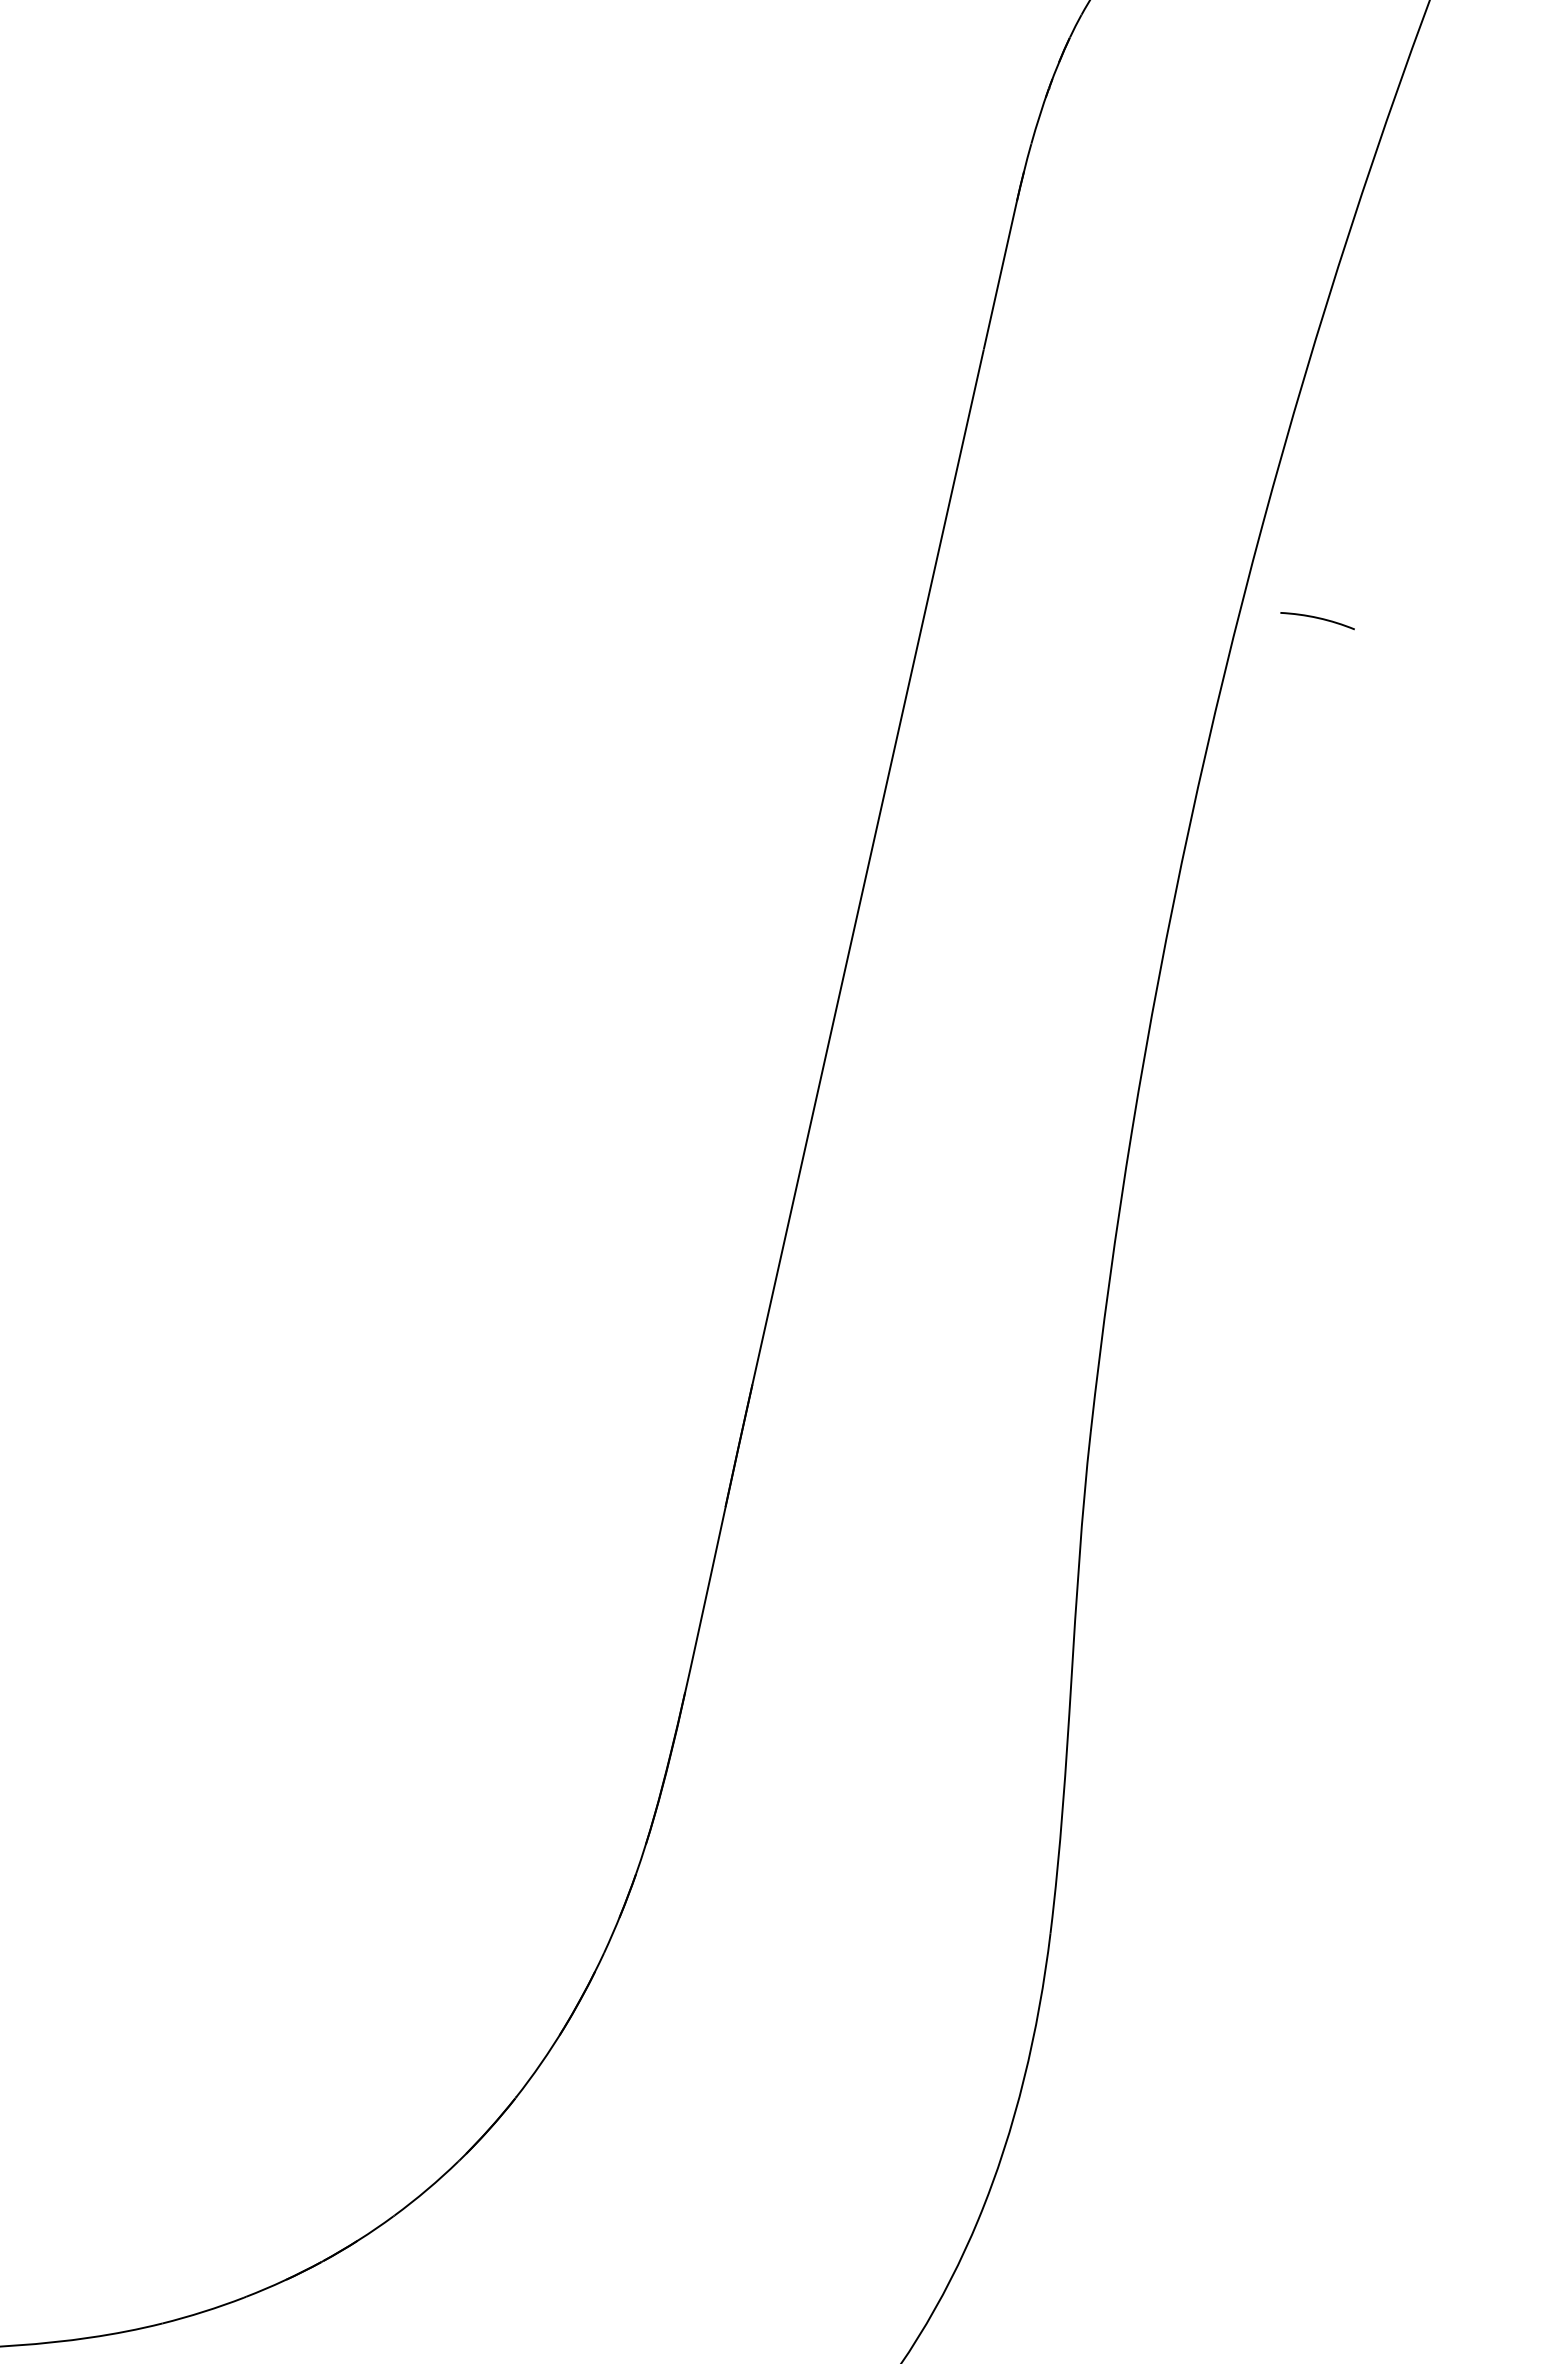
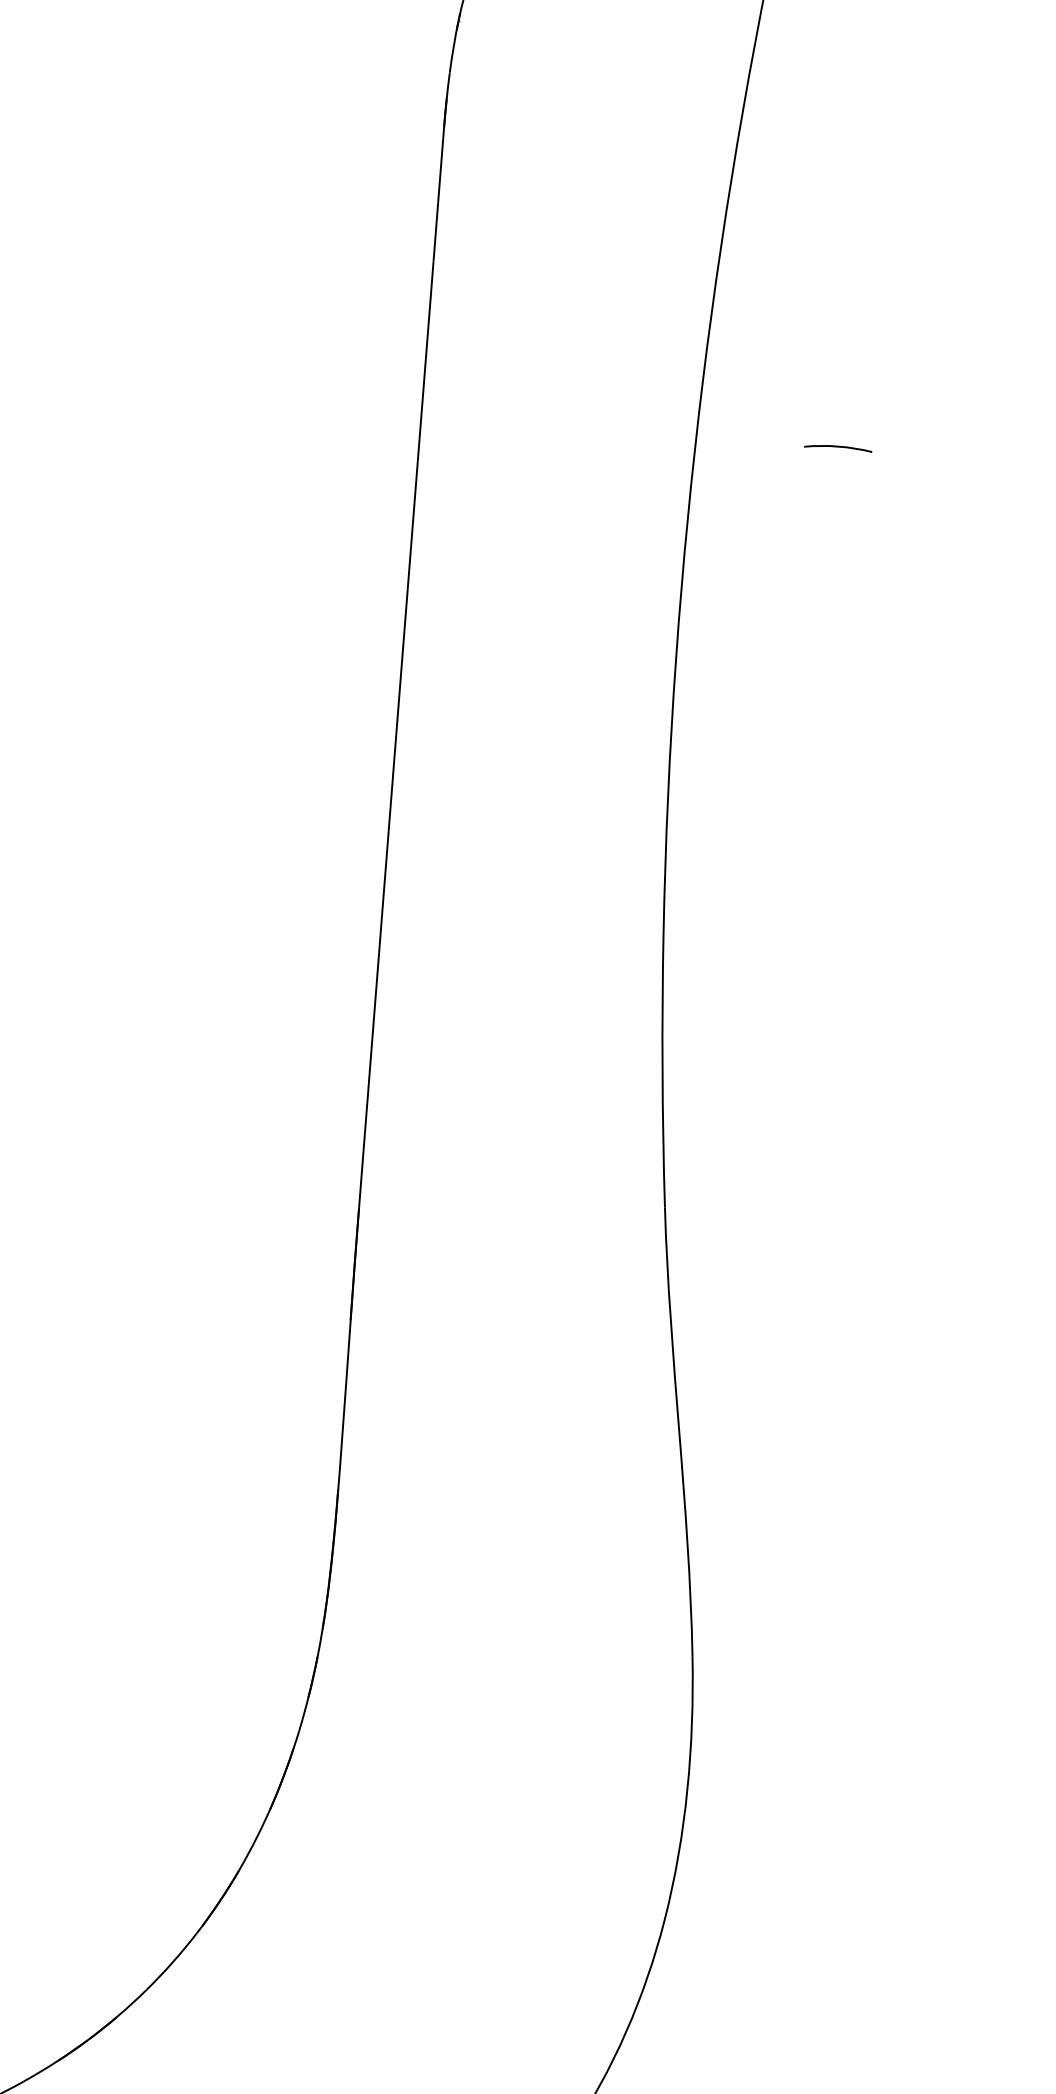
arc: (1319, 619) -> (839, 447), moved

